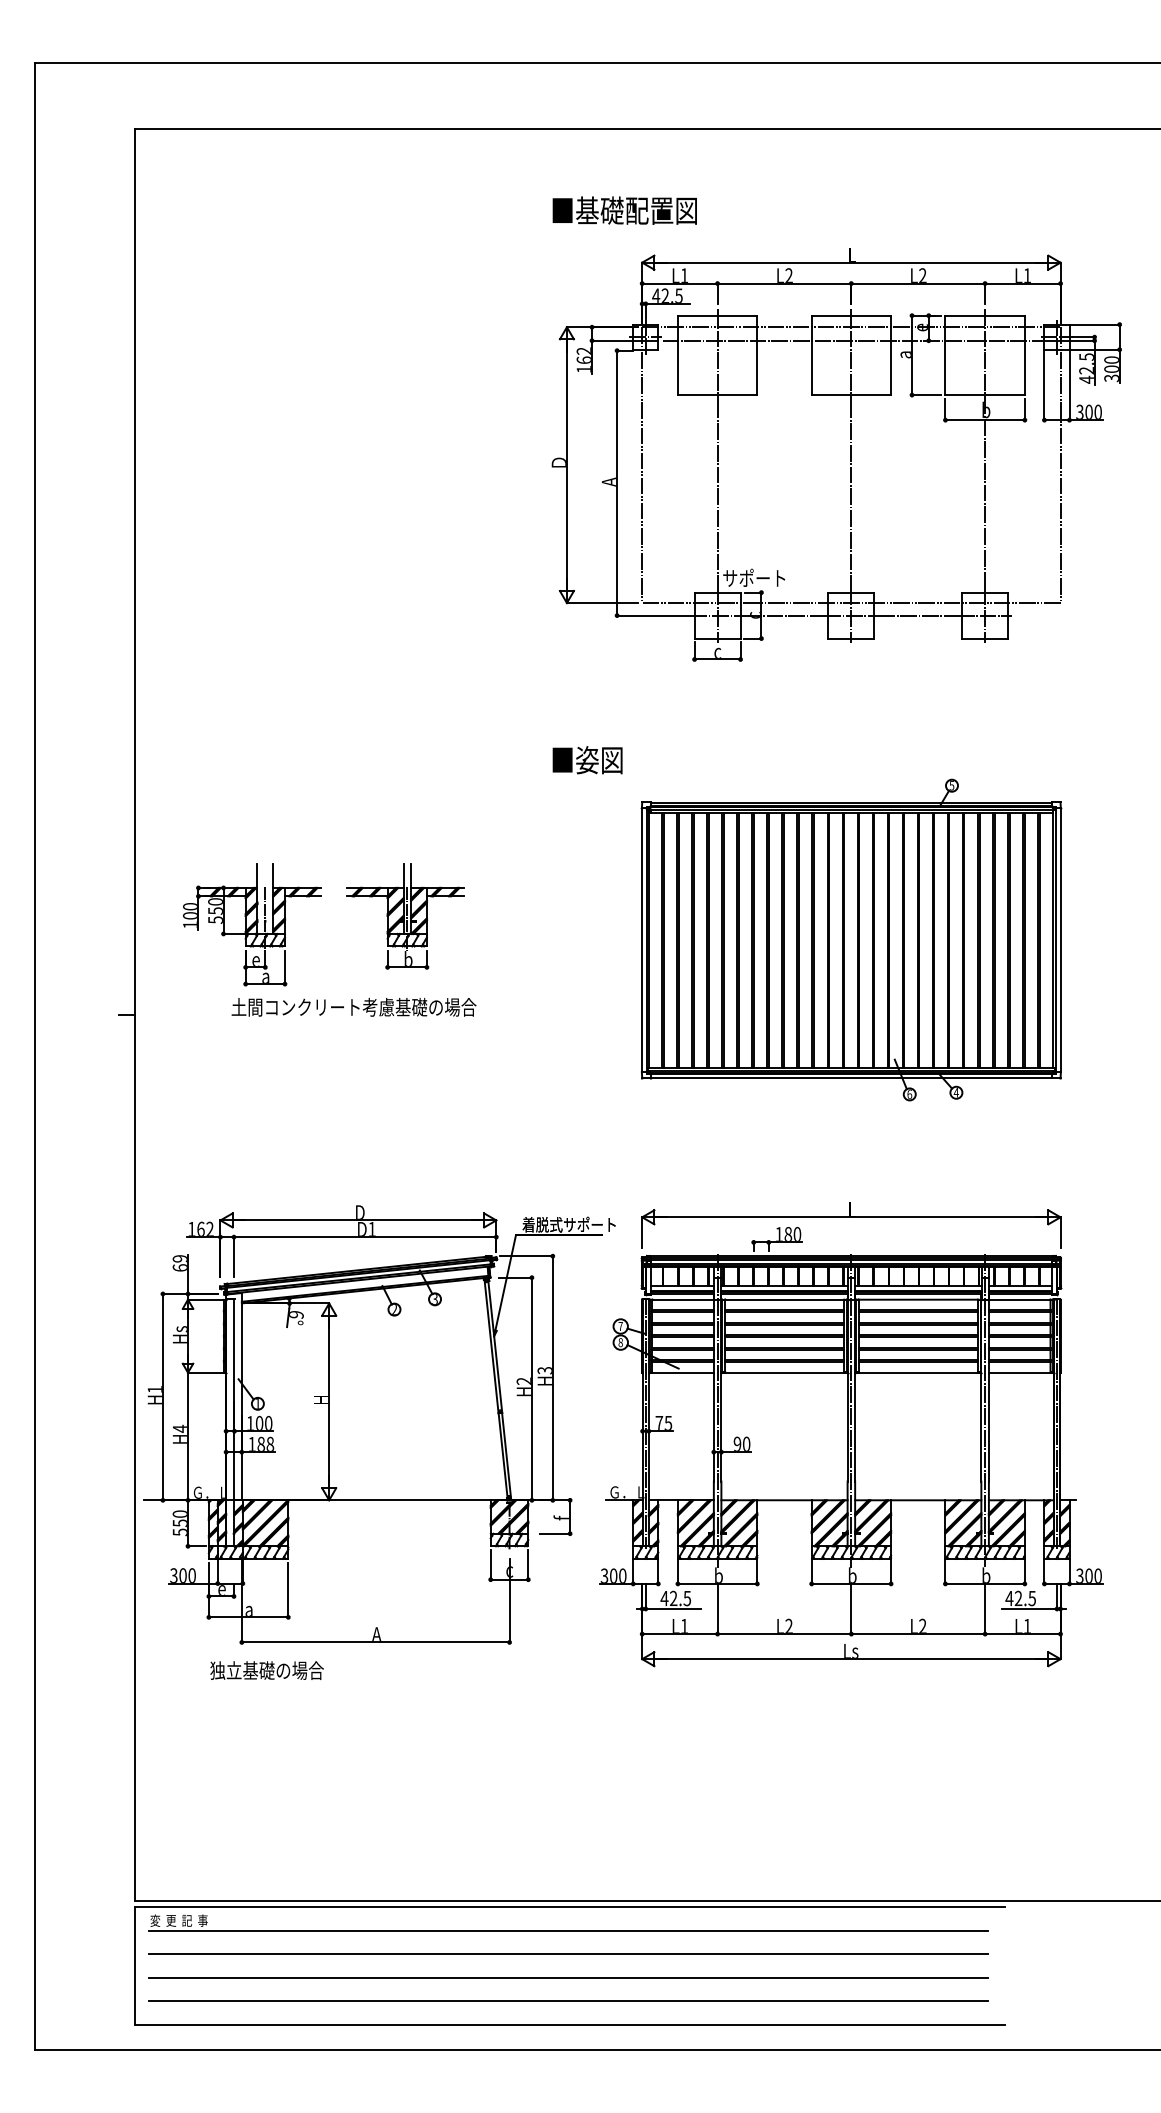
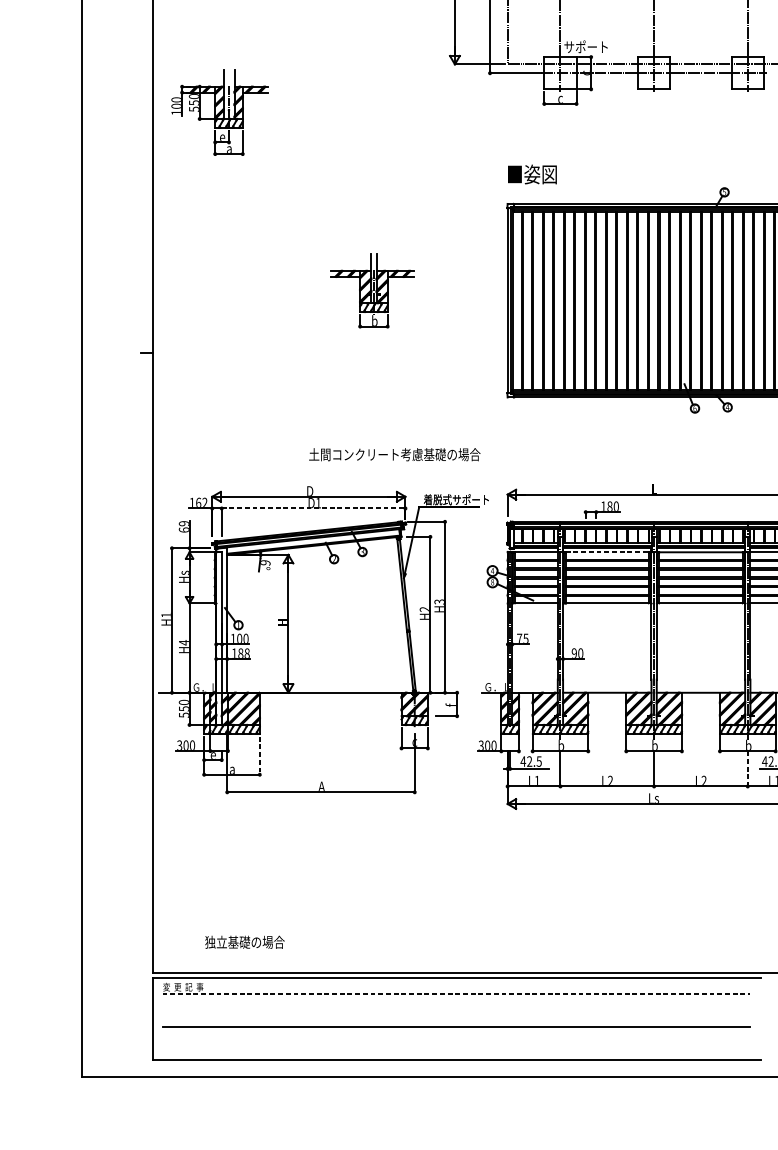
text: (587, 760) -> (532, 174), moved
part: (405, 916) -> (372, 290), moved
part: (252, 924) -> (220, 112), moved
text: (353, 1006) -> (394, 454), moved
line: (365, 1237) -> (313, 508), solid -> dashed
line: (784, 1299) -> (607, 552), solid -> dashed
text: (620, 1326) -> (492, 571), 7 -> 4
line: (288, 1590) -> (259, 755), solid -> dashed
line: (985, 1609) -> (748, 769), solid -> dashed
text: (266, 1670) -> (244, 942), moved
line: (569, 1930) -> (456, 994), solid -> dashed
line: (568, 1954) -> (456, 1010), removed
line: (568, 2001) -> (456, 1043), removed

